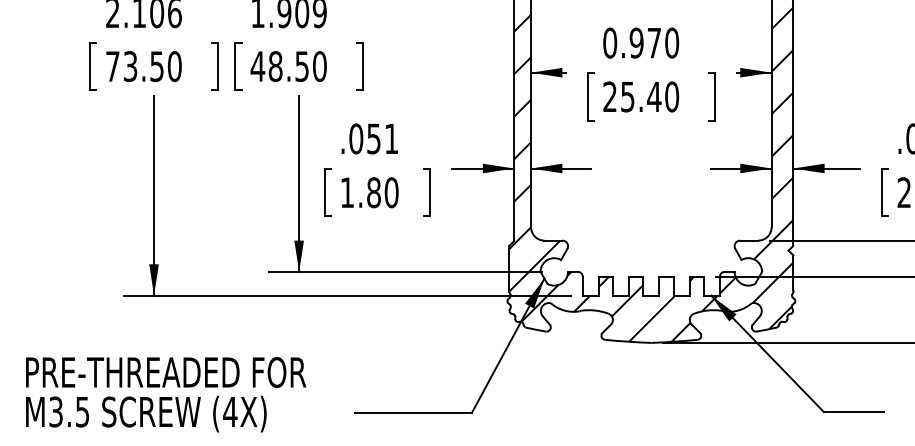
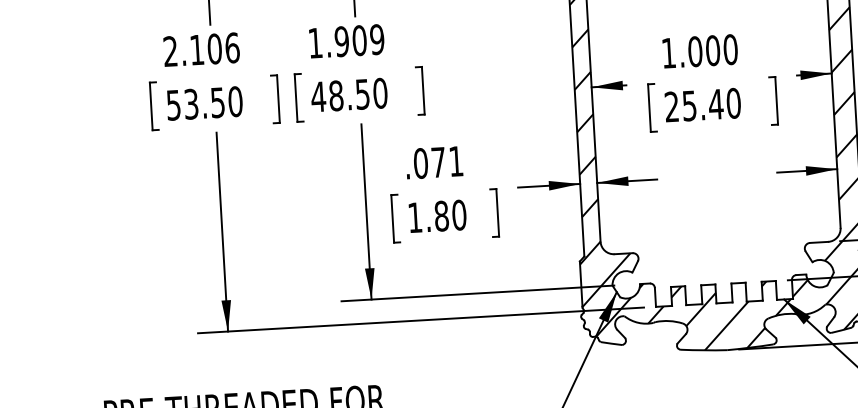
text: (632, 42) -> (691, 51), 0.970 -> 1.000
text: (112, 66) -> (173, 105), 73.50 -> 53.50
text: (373, 138) -> (438, 162), .051 -> .071

